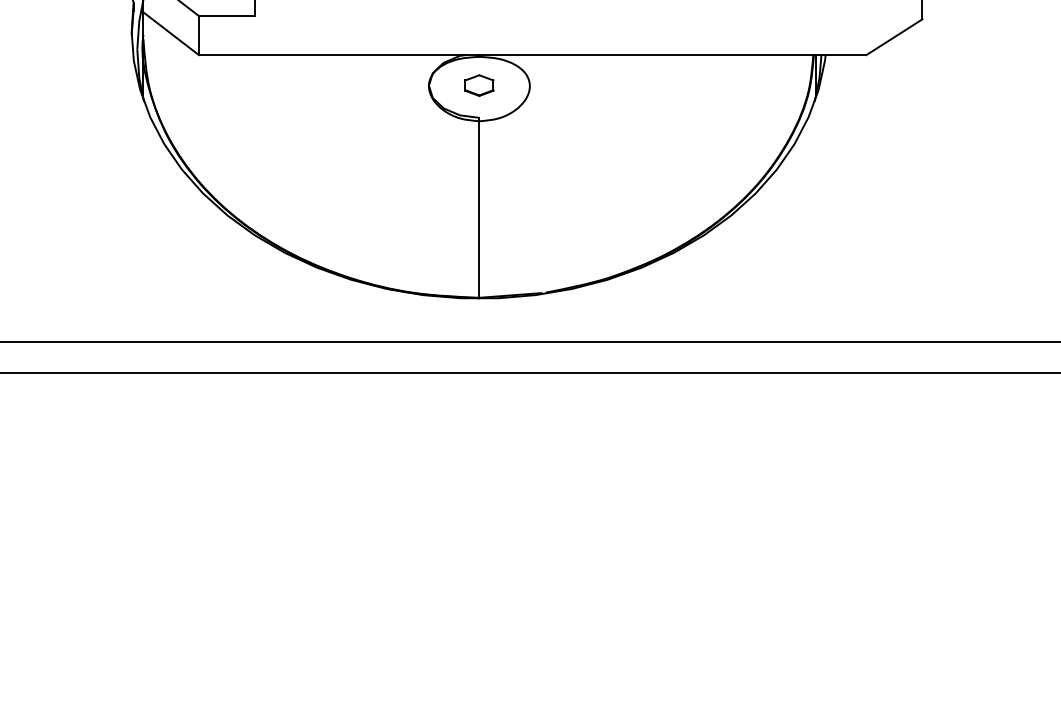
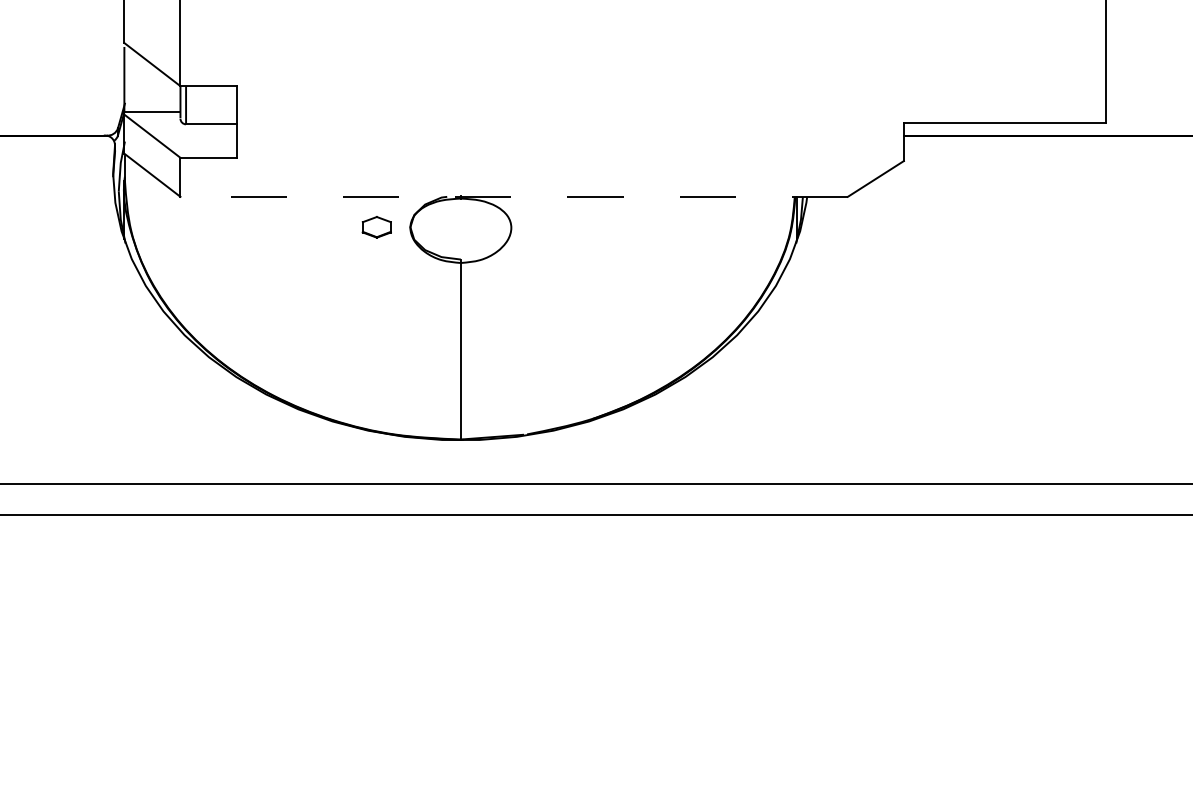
line: (533, 54) -> (514, 196), solid -> dashed
part: (479, 85) -> (376, 227), moved

